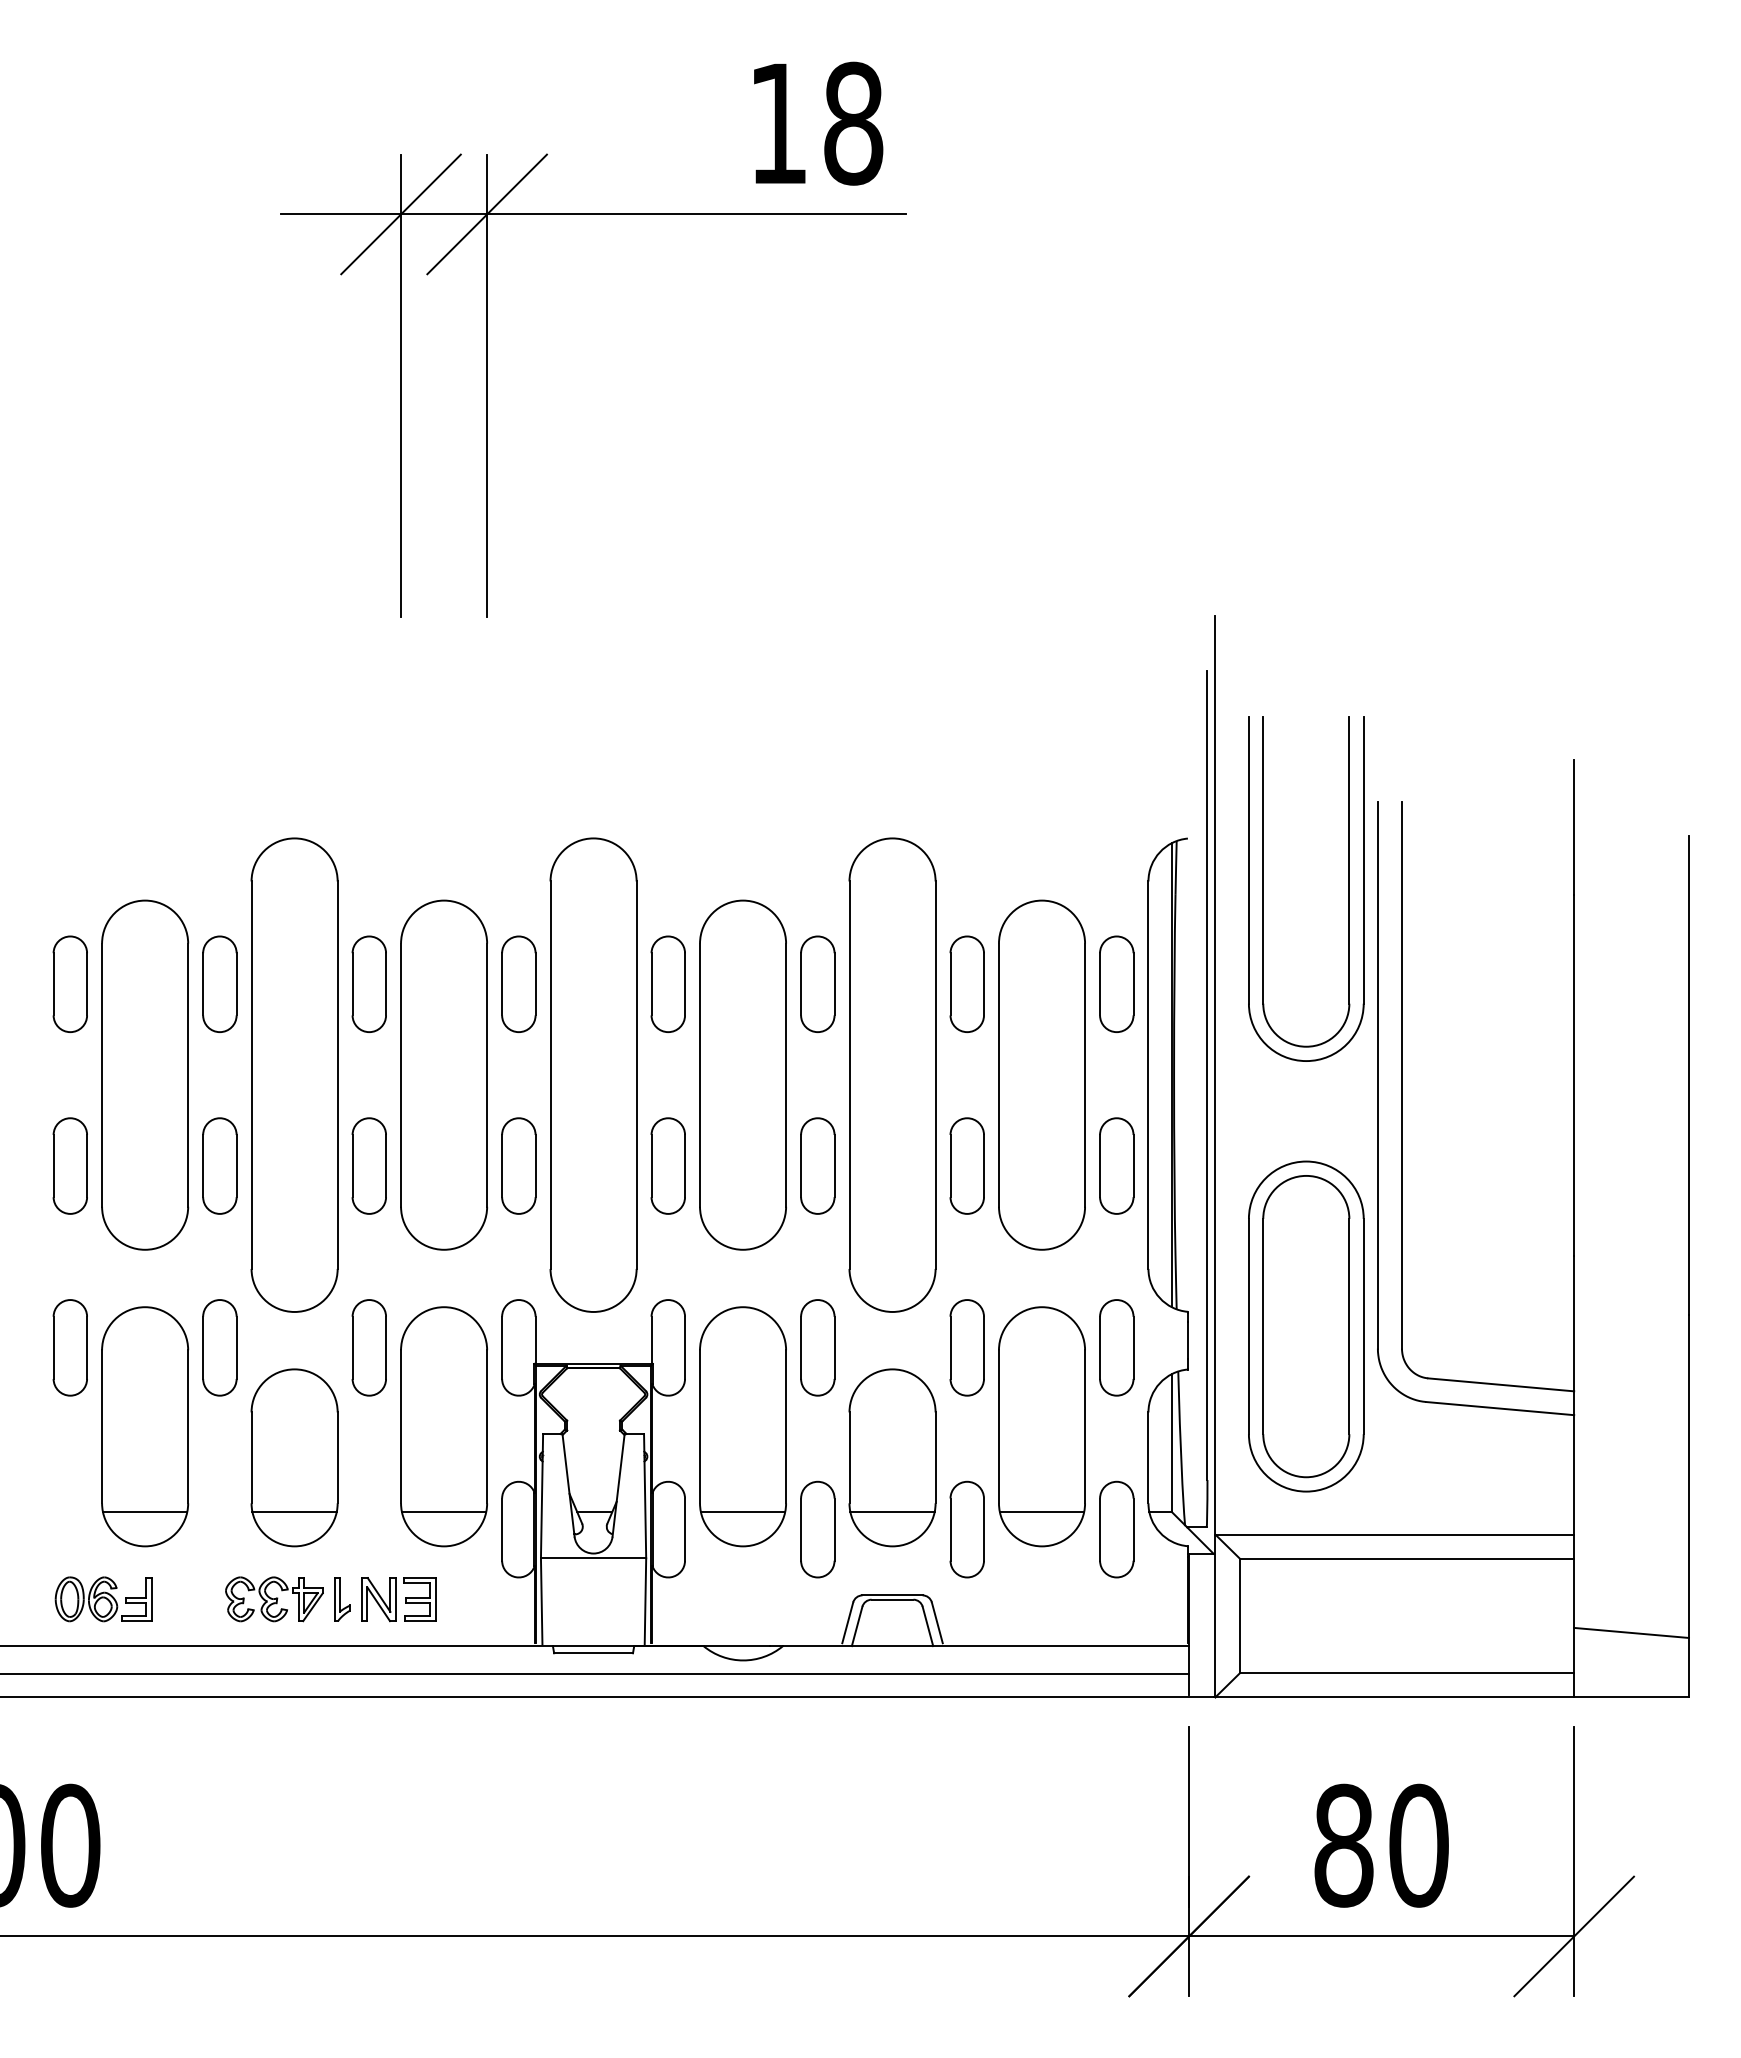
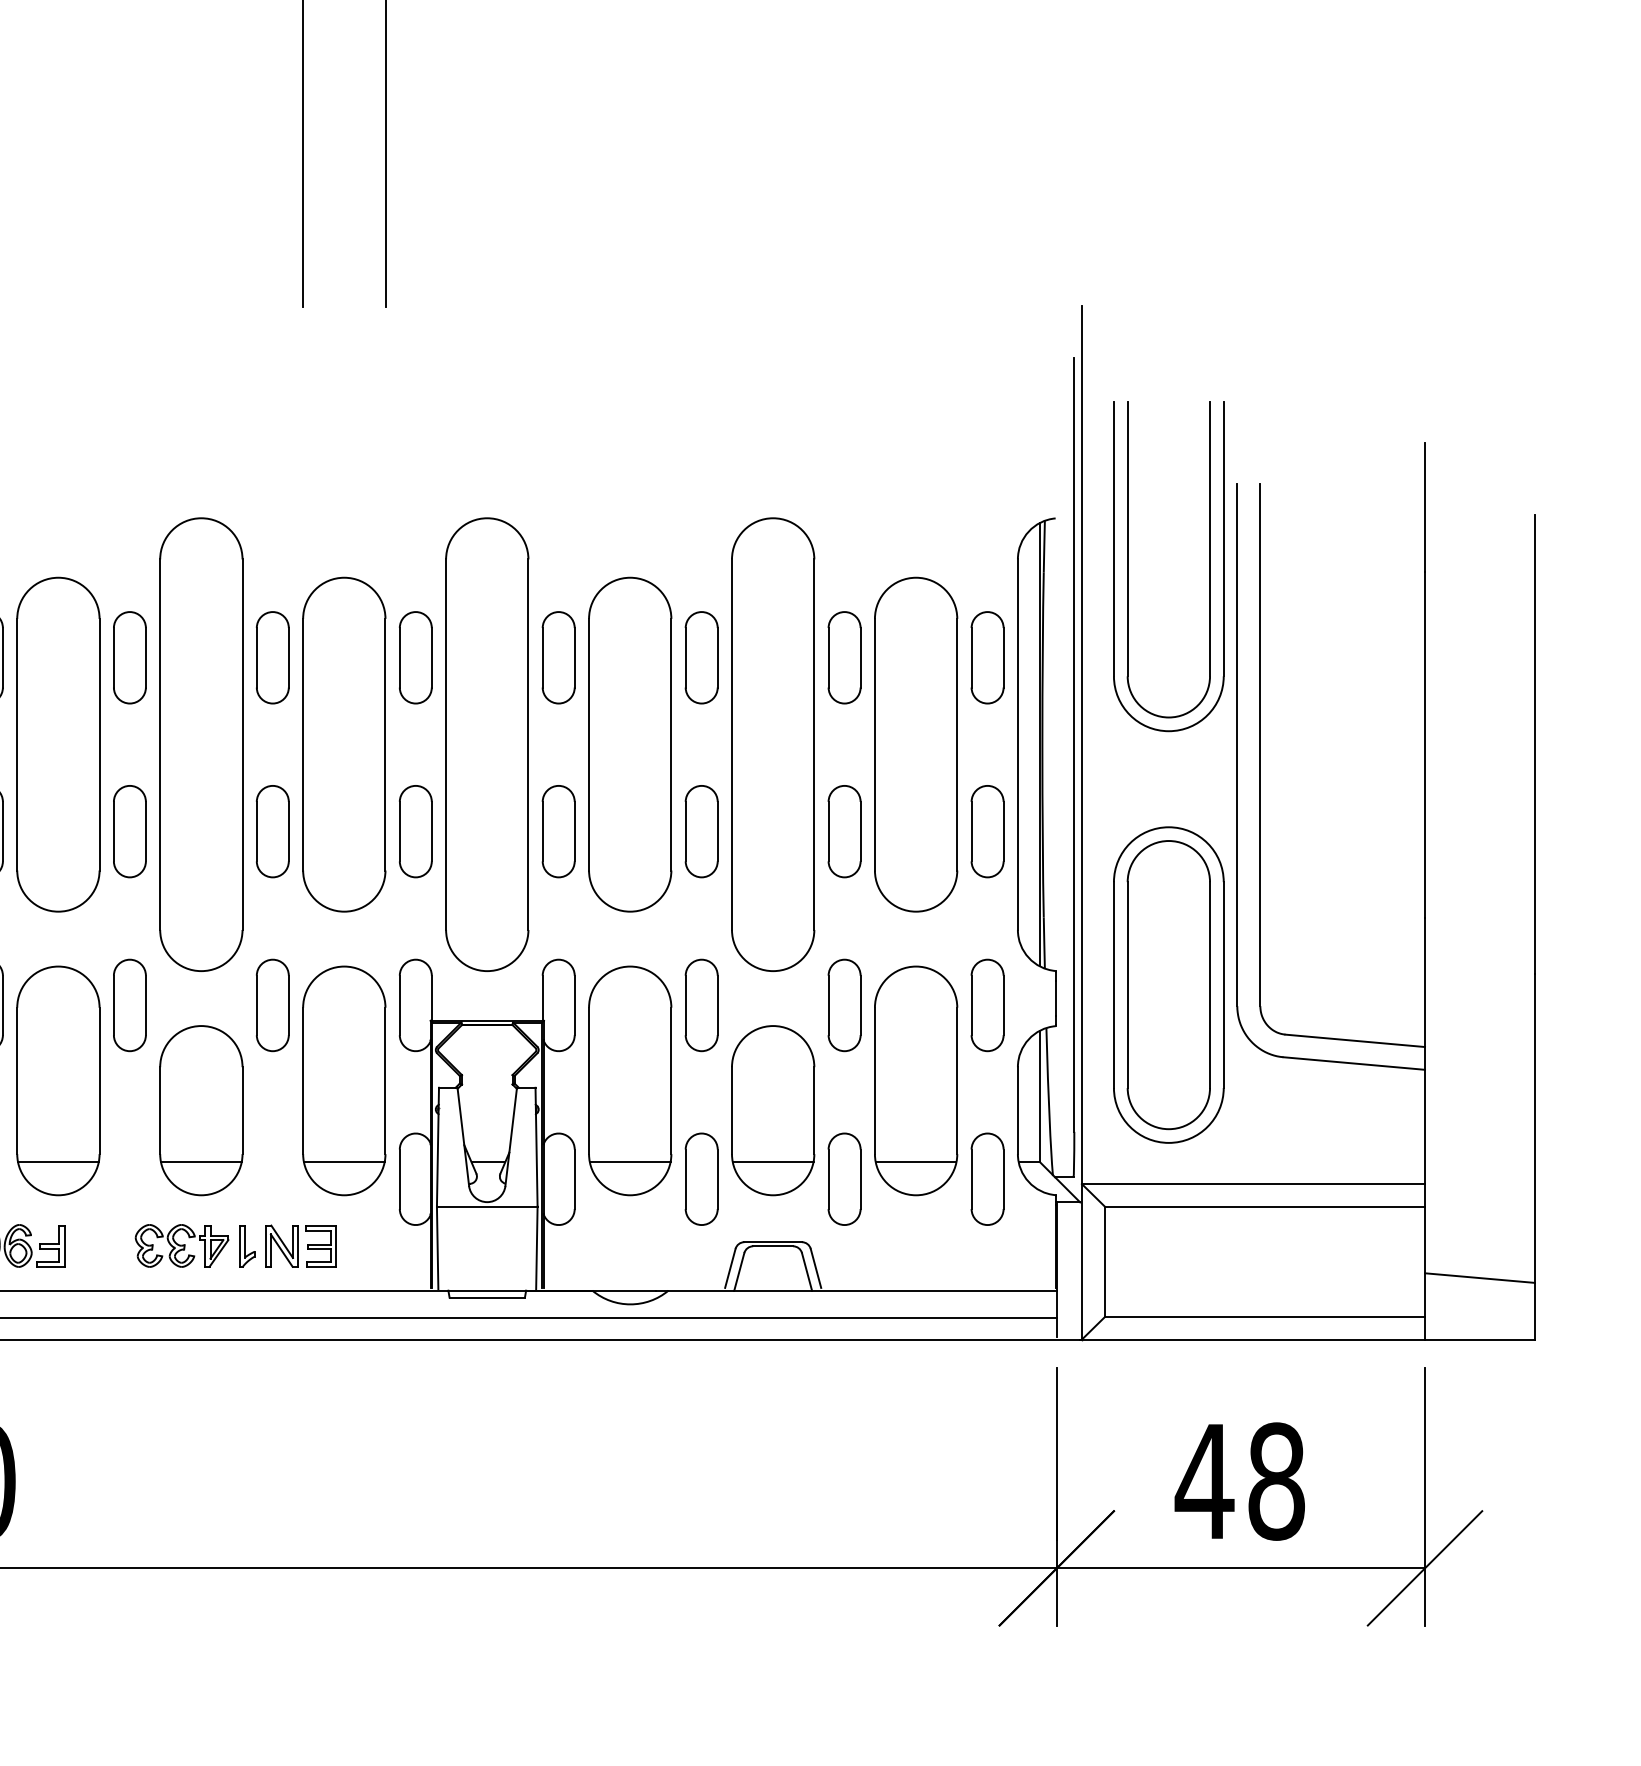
text: (1380, 1845) -> (1239, 1481), 80 -> 48

